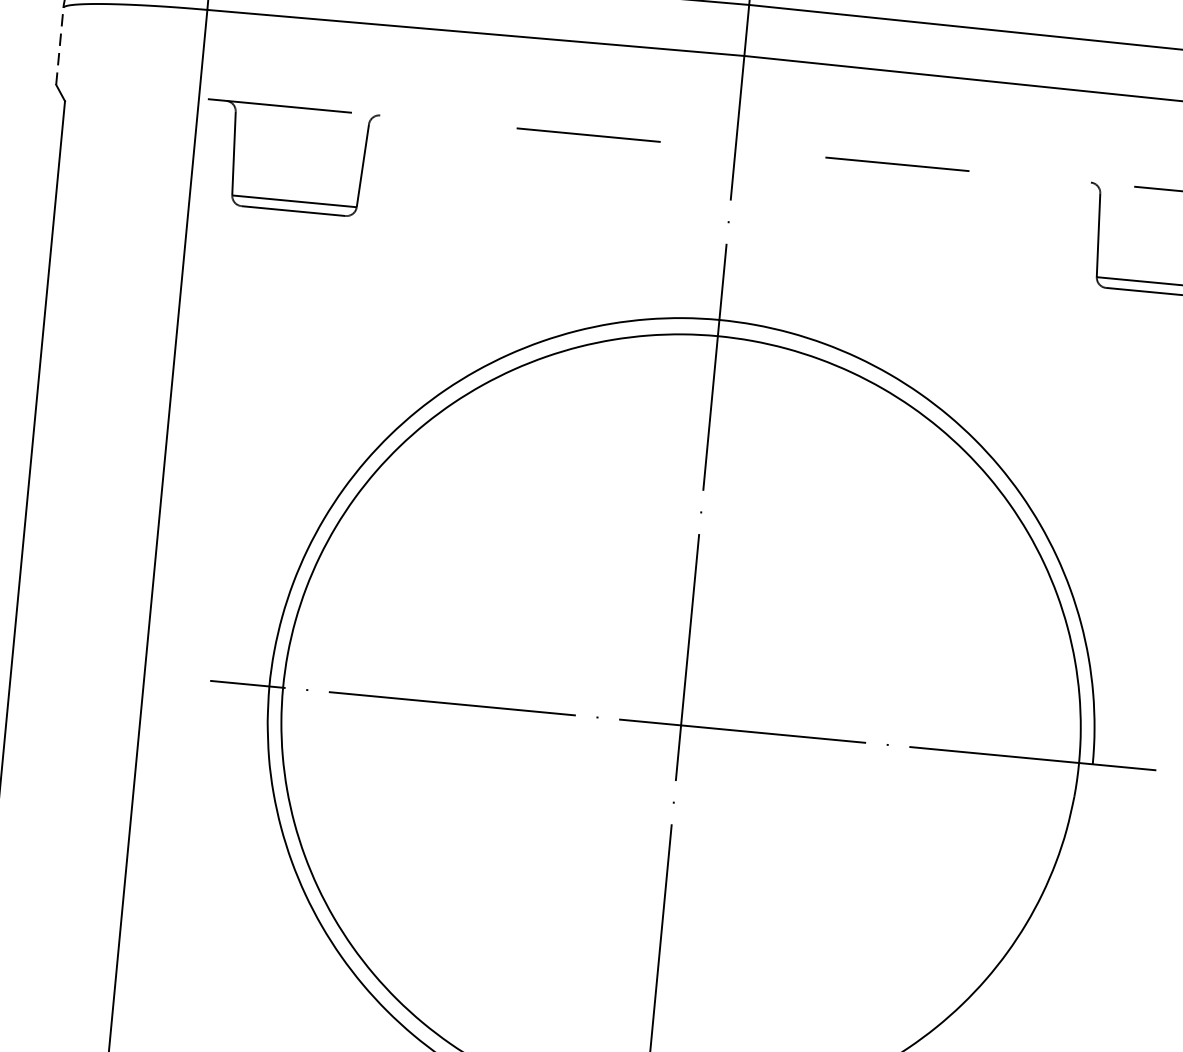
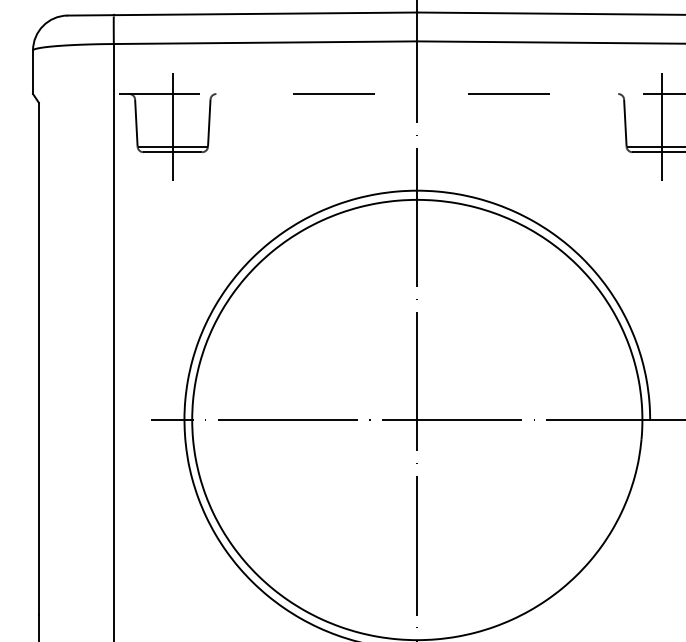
line: (60, 46) -> (33, 72), dashed -> solid
line: (297, 165) -> (172, 126), added
line: (1161, 247) -> (661, 126), added

